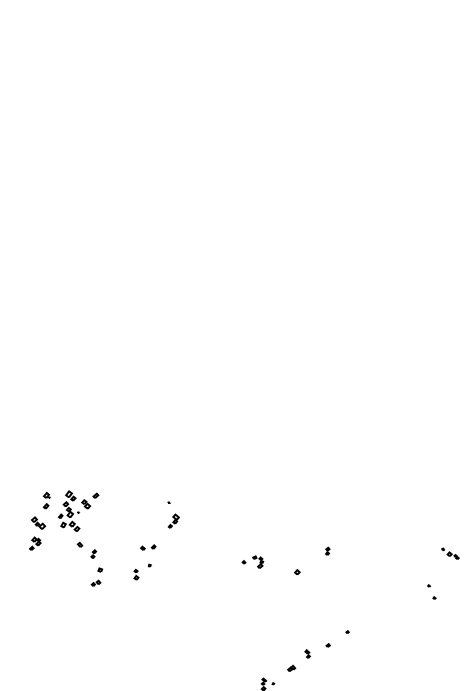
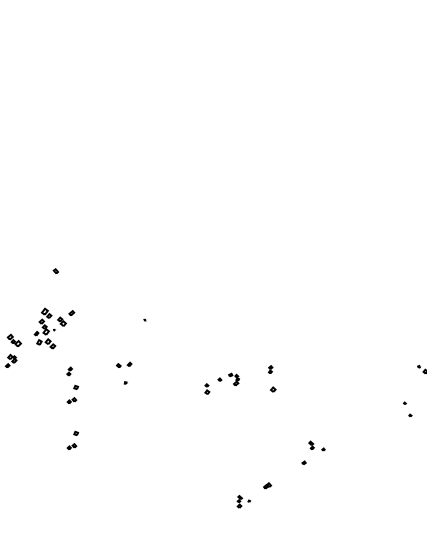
part: (46, 500) -> (22, 317), removed
part: (173, 520) -> (149, 337), removed
part: (79, 544) -> (55, 270), moved
part: (327, 550) -> (270, 368), moved
part: (136, 574) -> (207, 388), moved
part: (96, 622) -> (72, 439), added
part: (307, 653) -> (311, 444), moved

